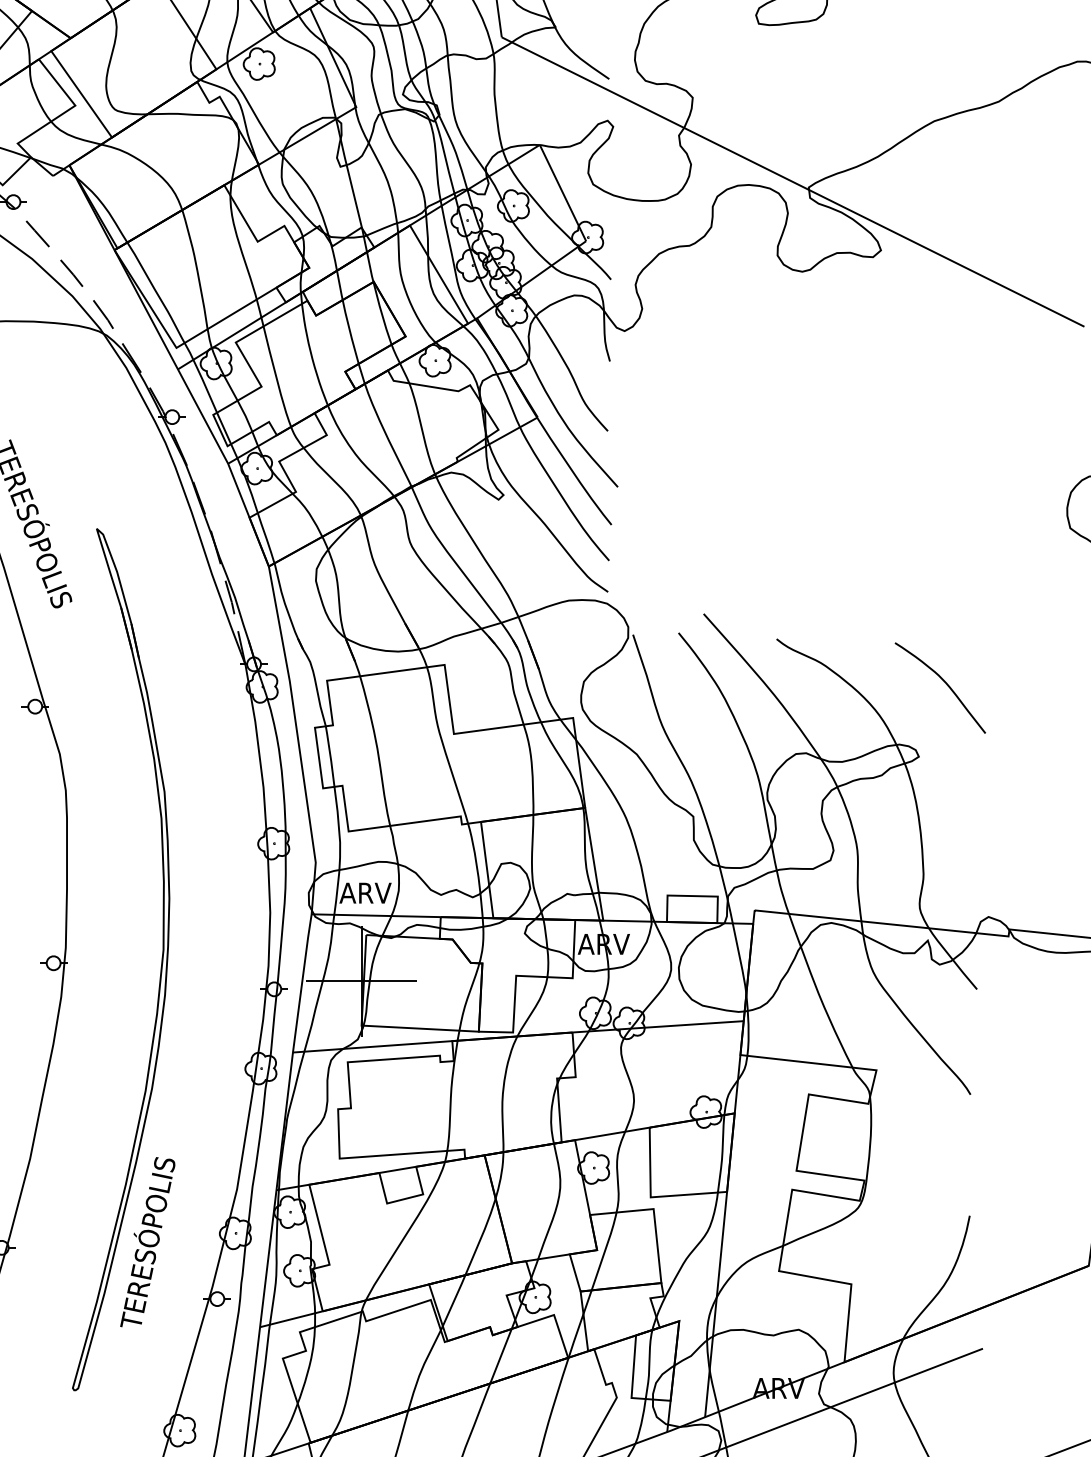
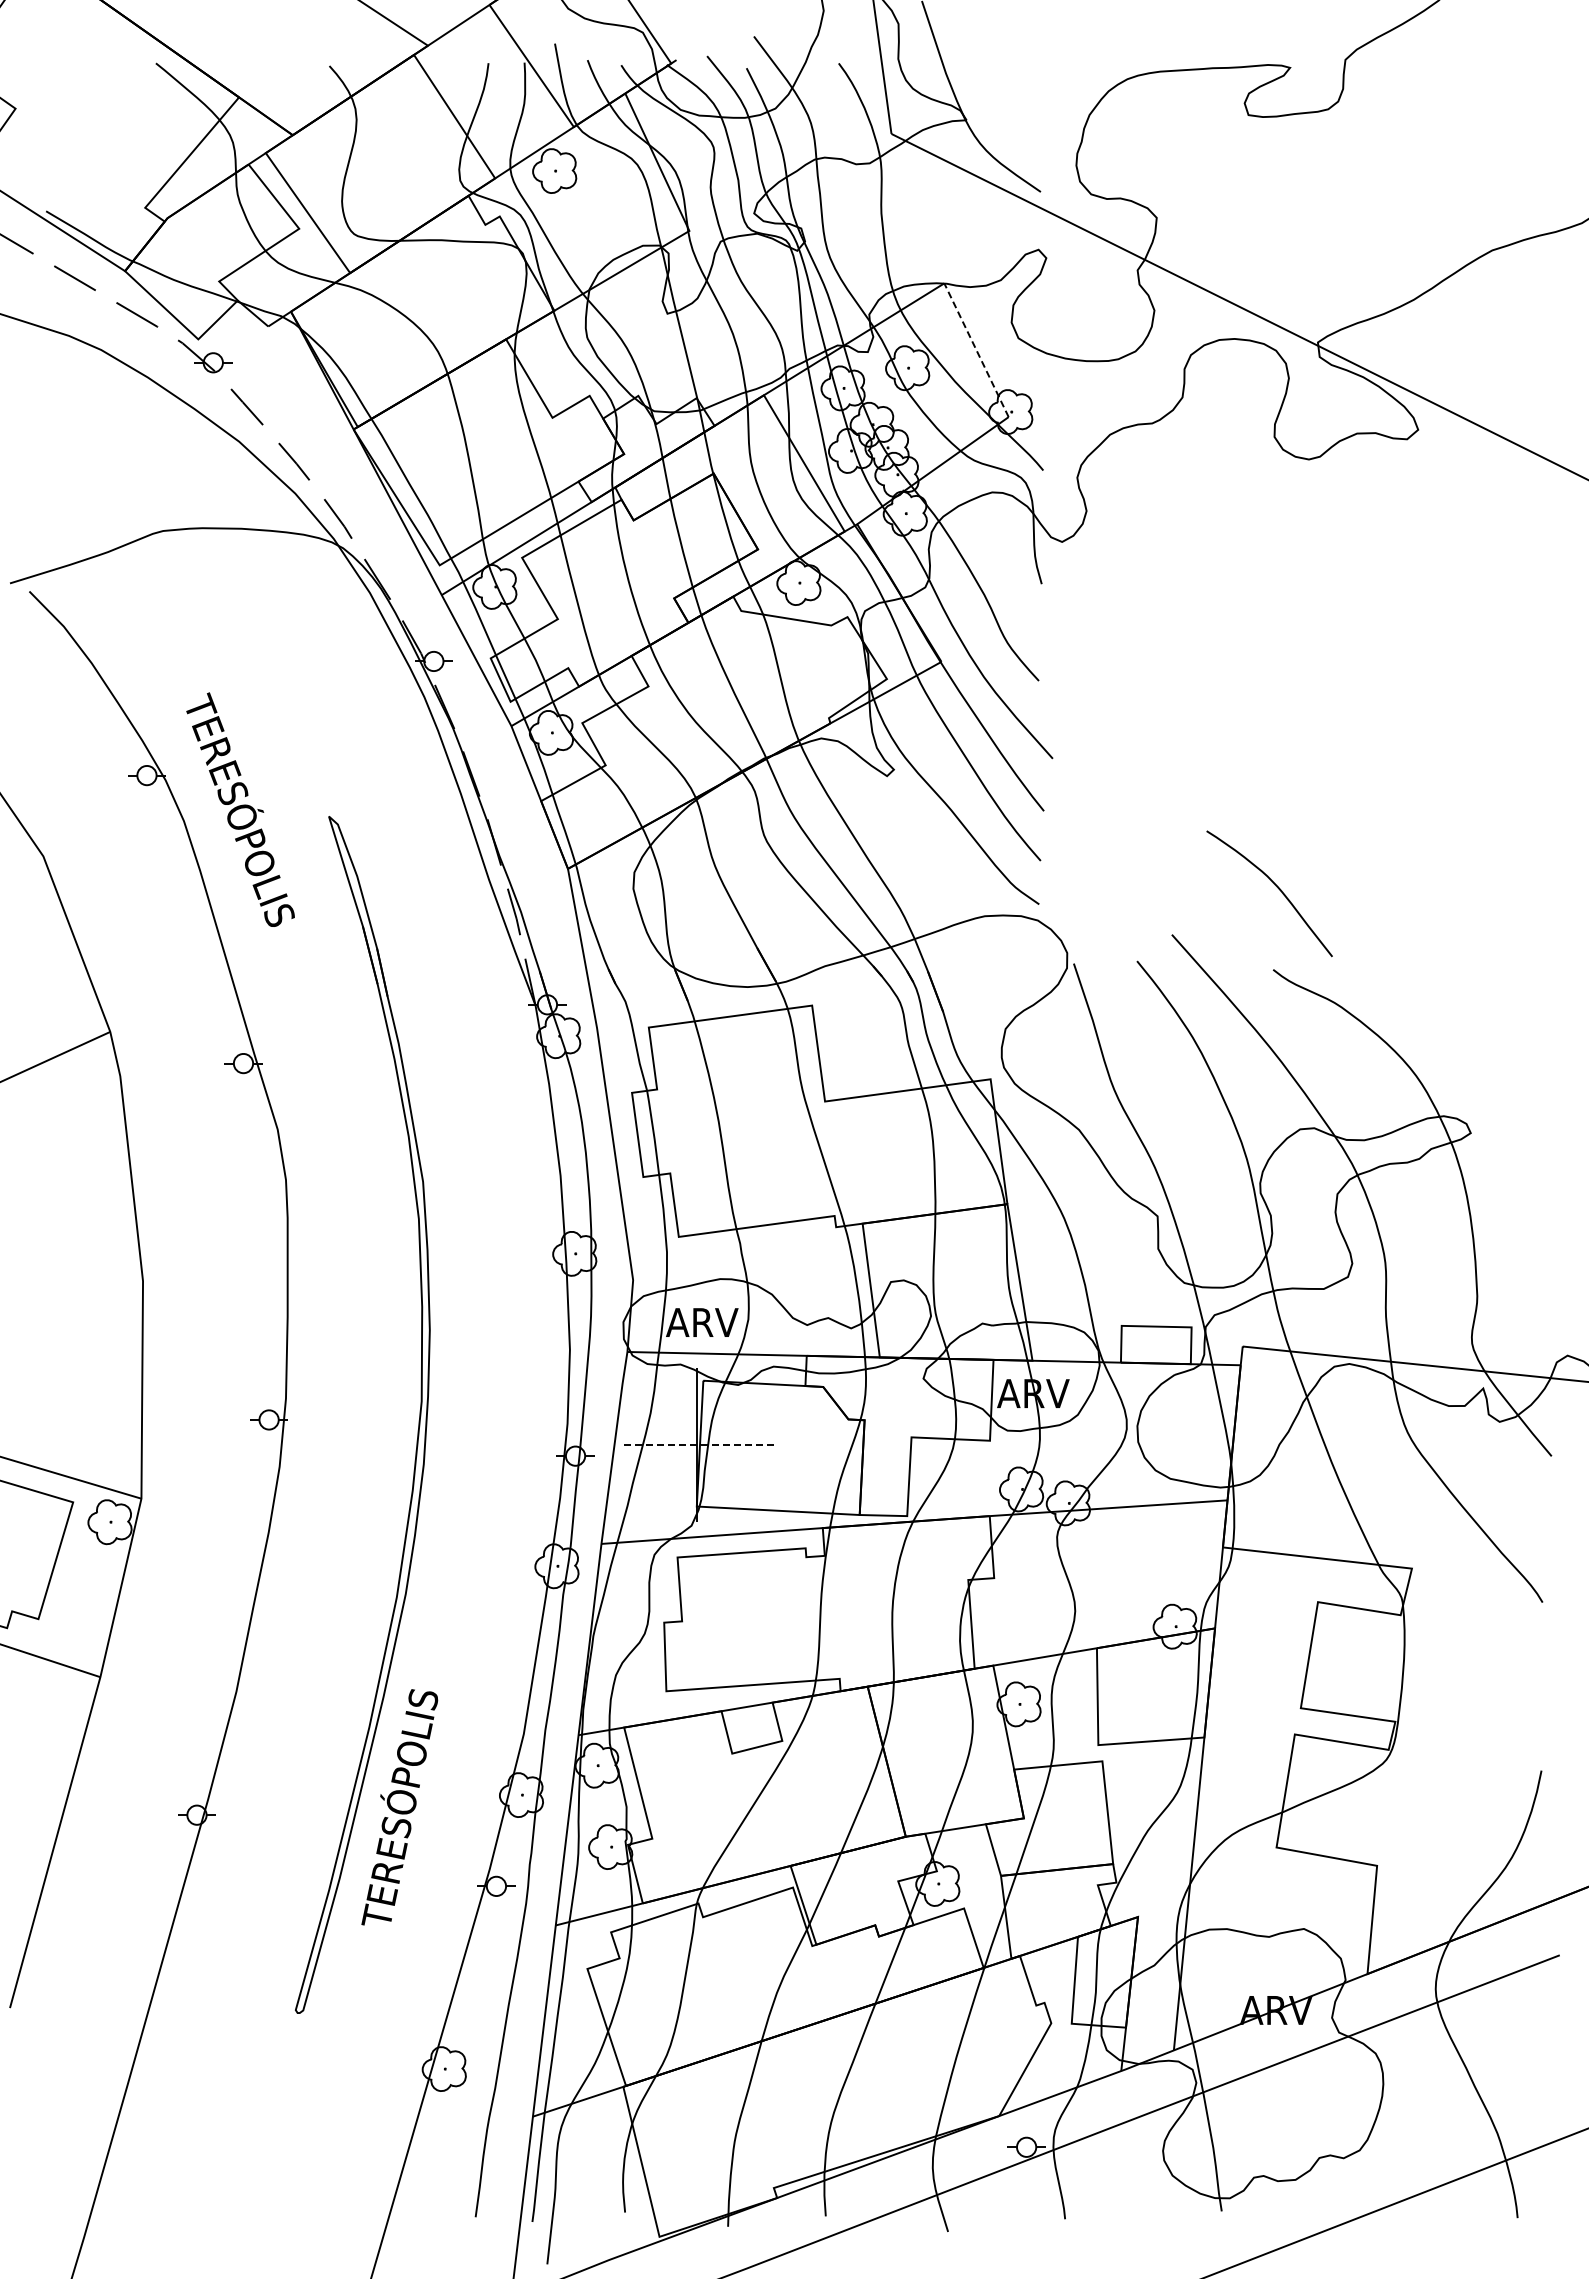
line: (562, 192) -> (976, 349), solid -> dashed
curve: (944, 682) -> (1275, 886), moved
line: (361, 980) -> (696, 1444), solid -> dashed

